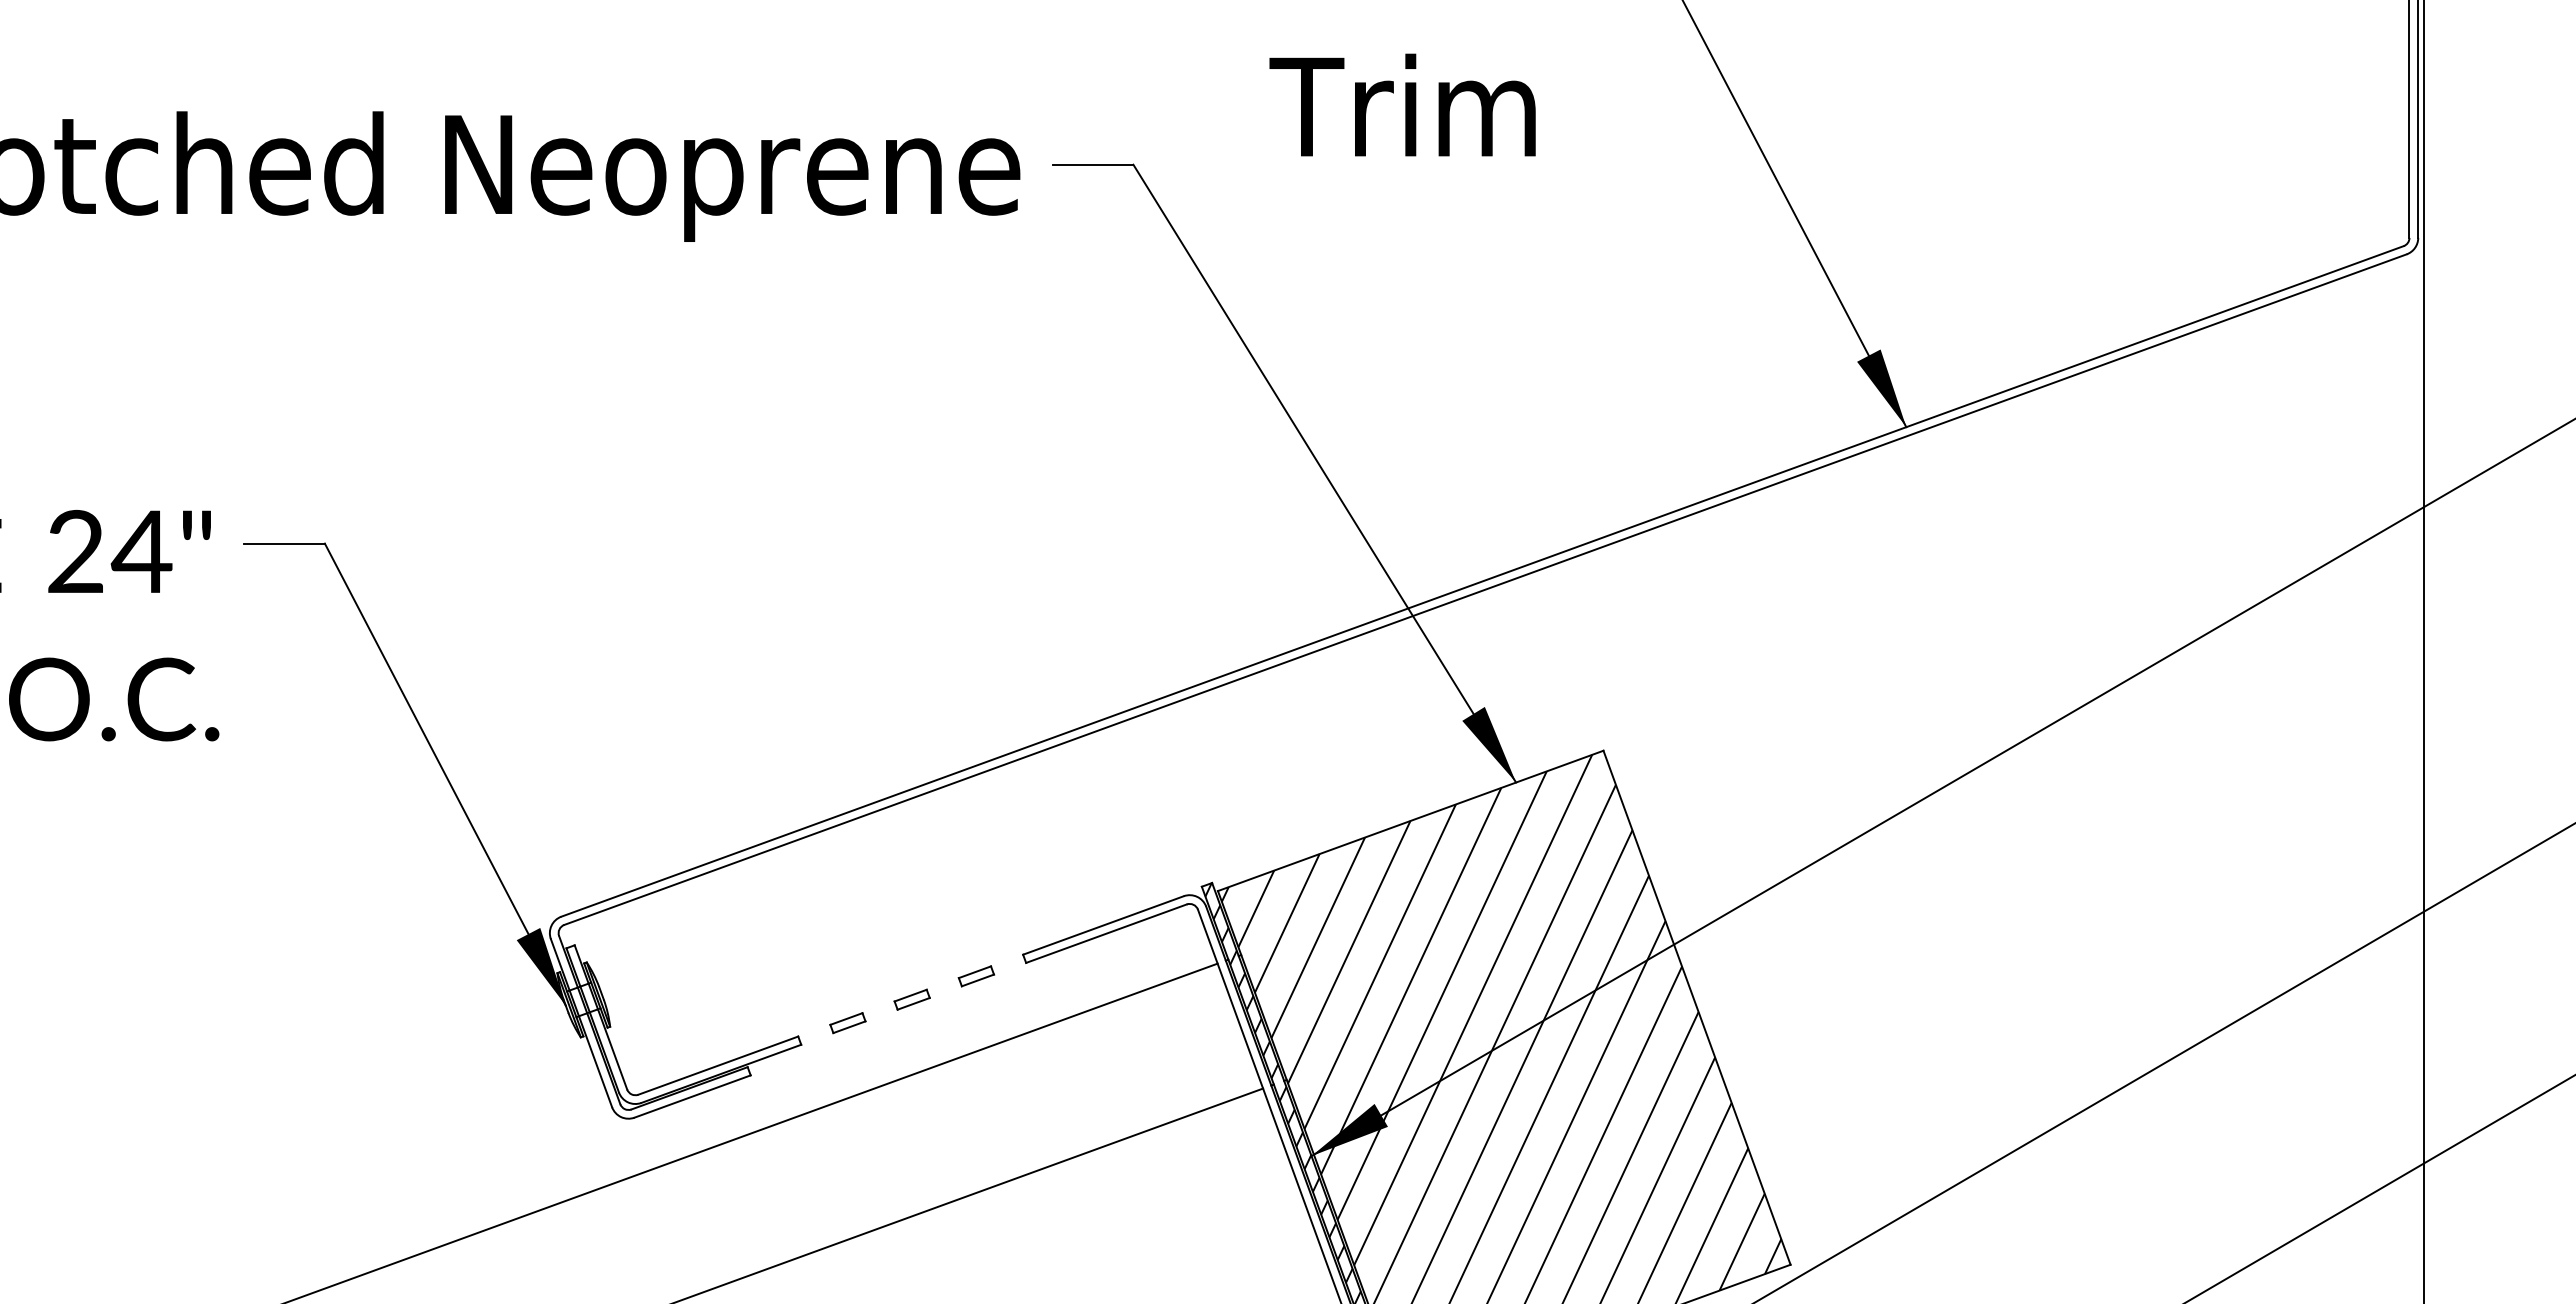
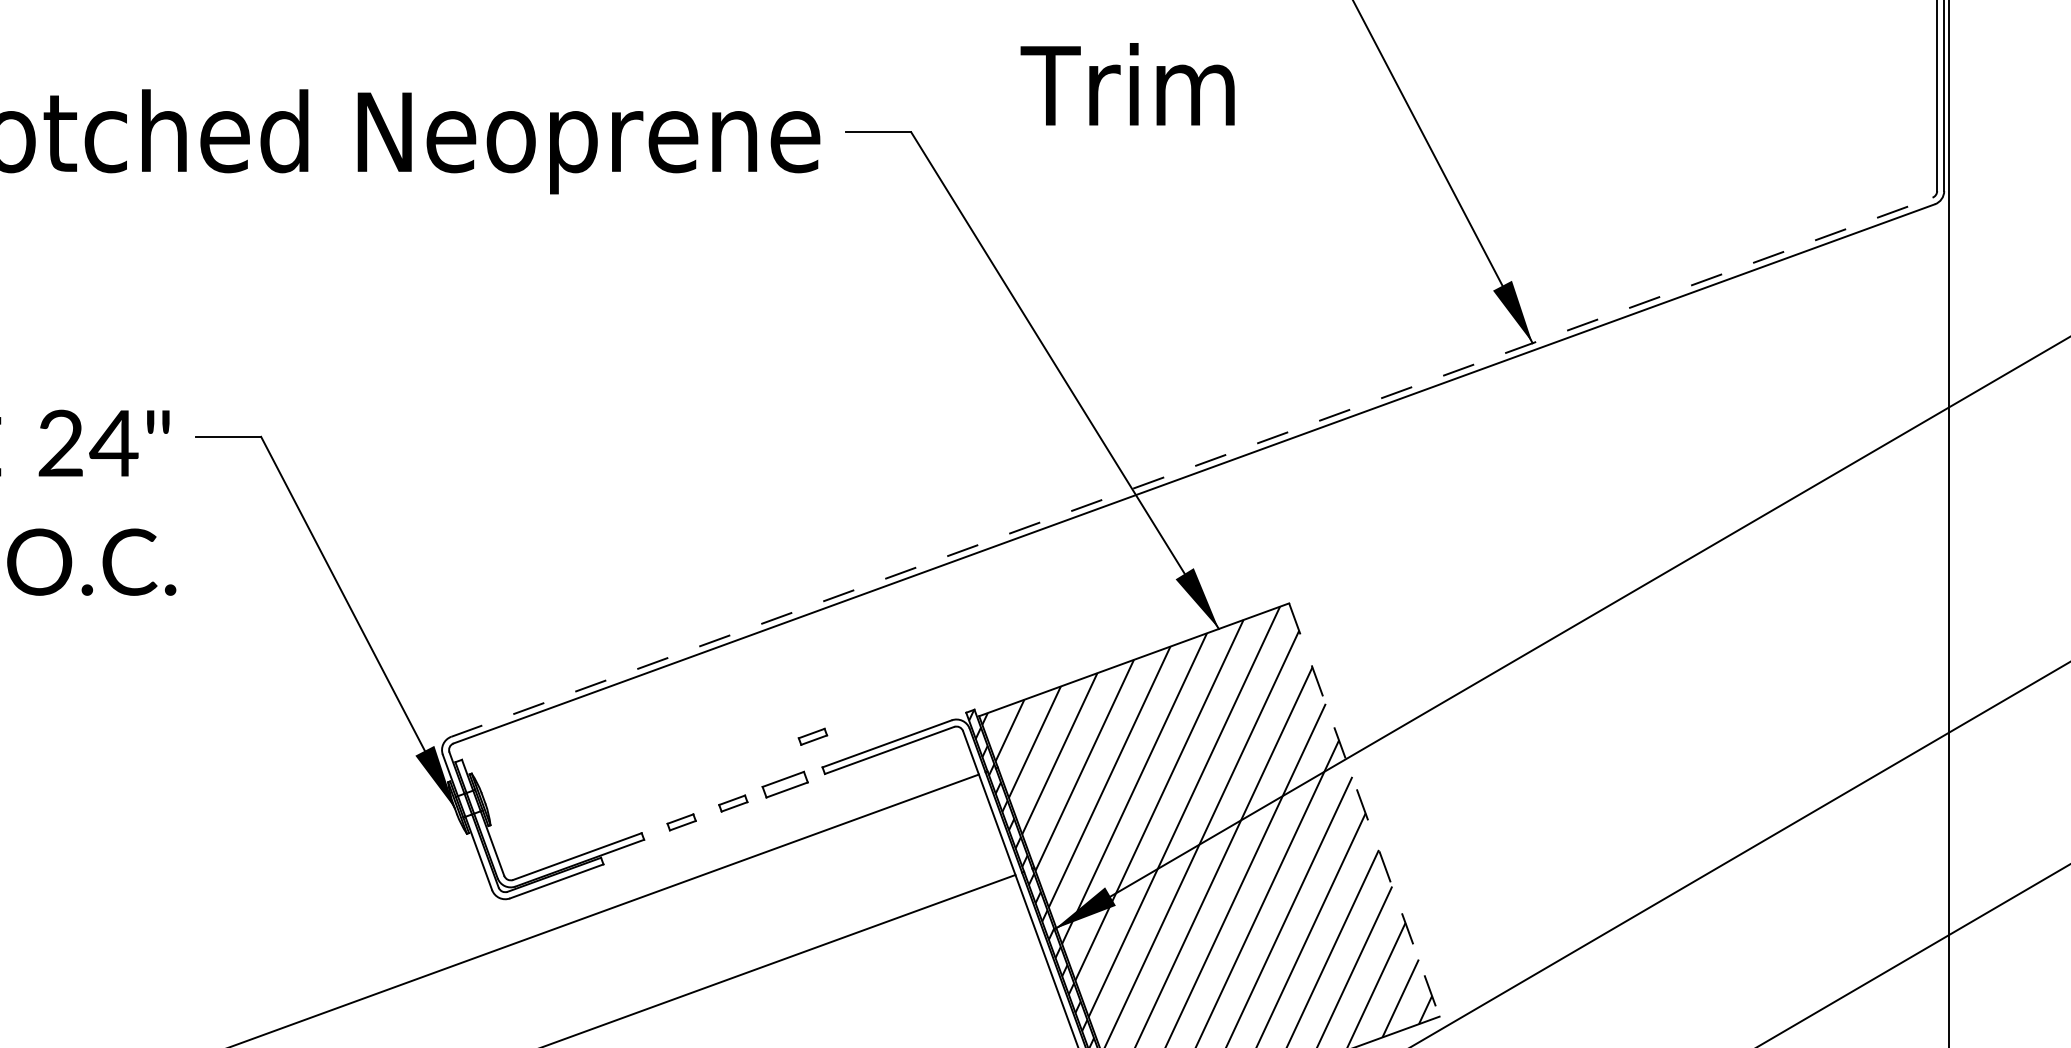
line: (1483, 581) -> (1192, 467), solid -> dashed
part: (1010, 916) -> (812, 736), added
part: (975, 976) -> (784, 784), size x1.6
line: (1697, 1007) -> (1364, 809), solid -> dashed

